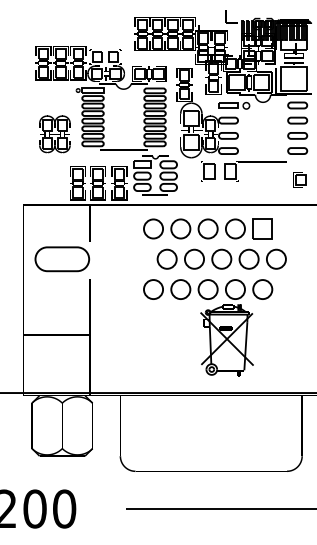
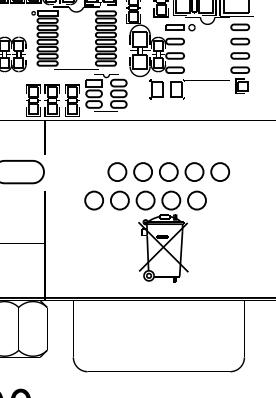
part: (299, 179) -> (241, 85), moved
part: (207, 228) -> (155, 143), removed
part: (208, 327) -> (145, 236), moved

